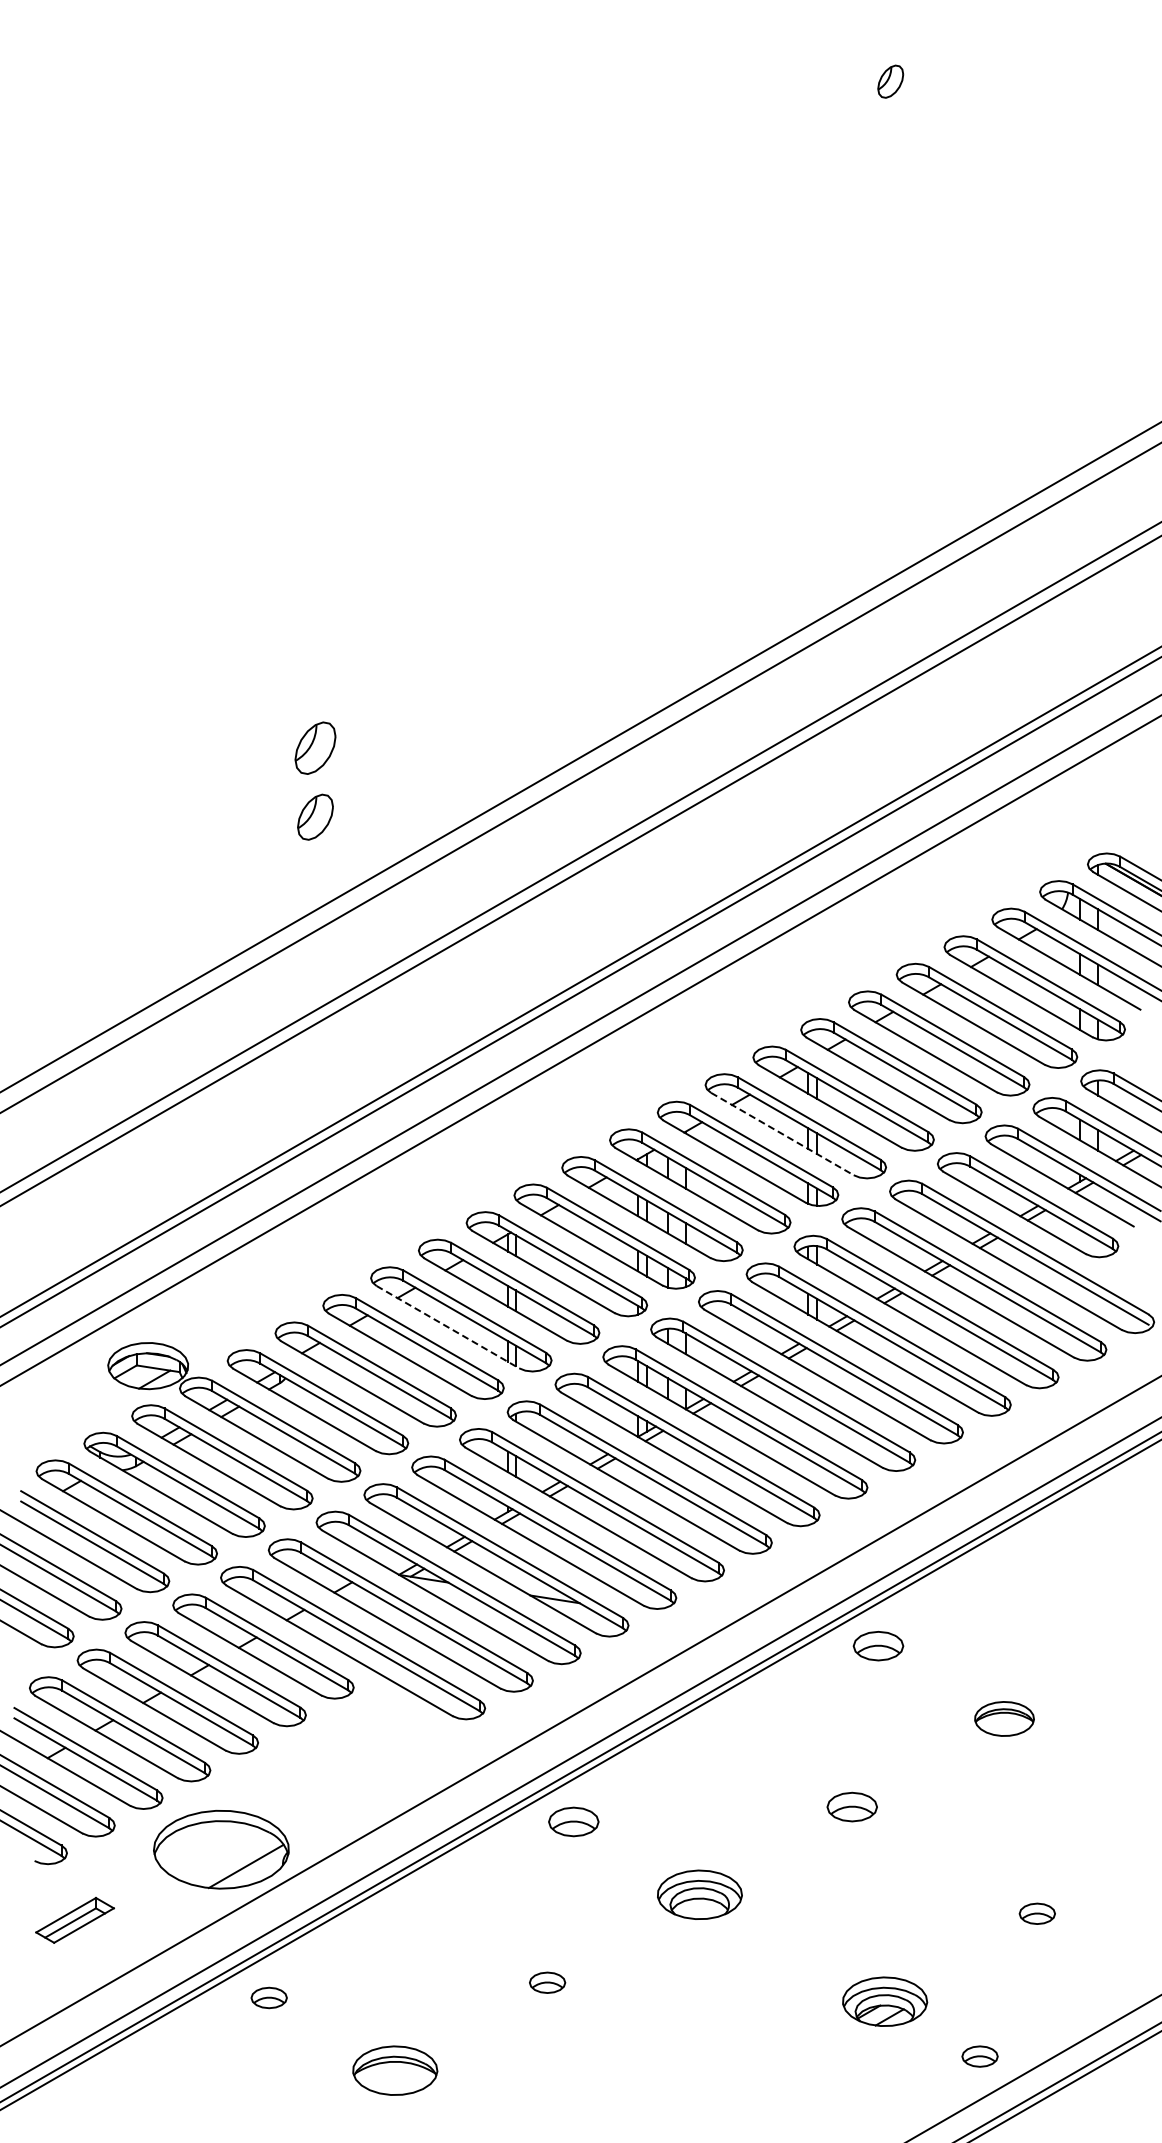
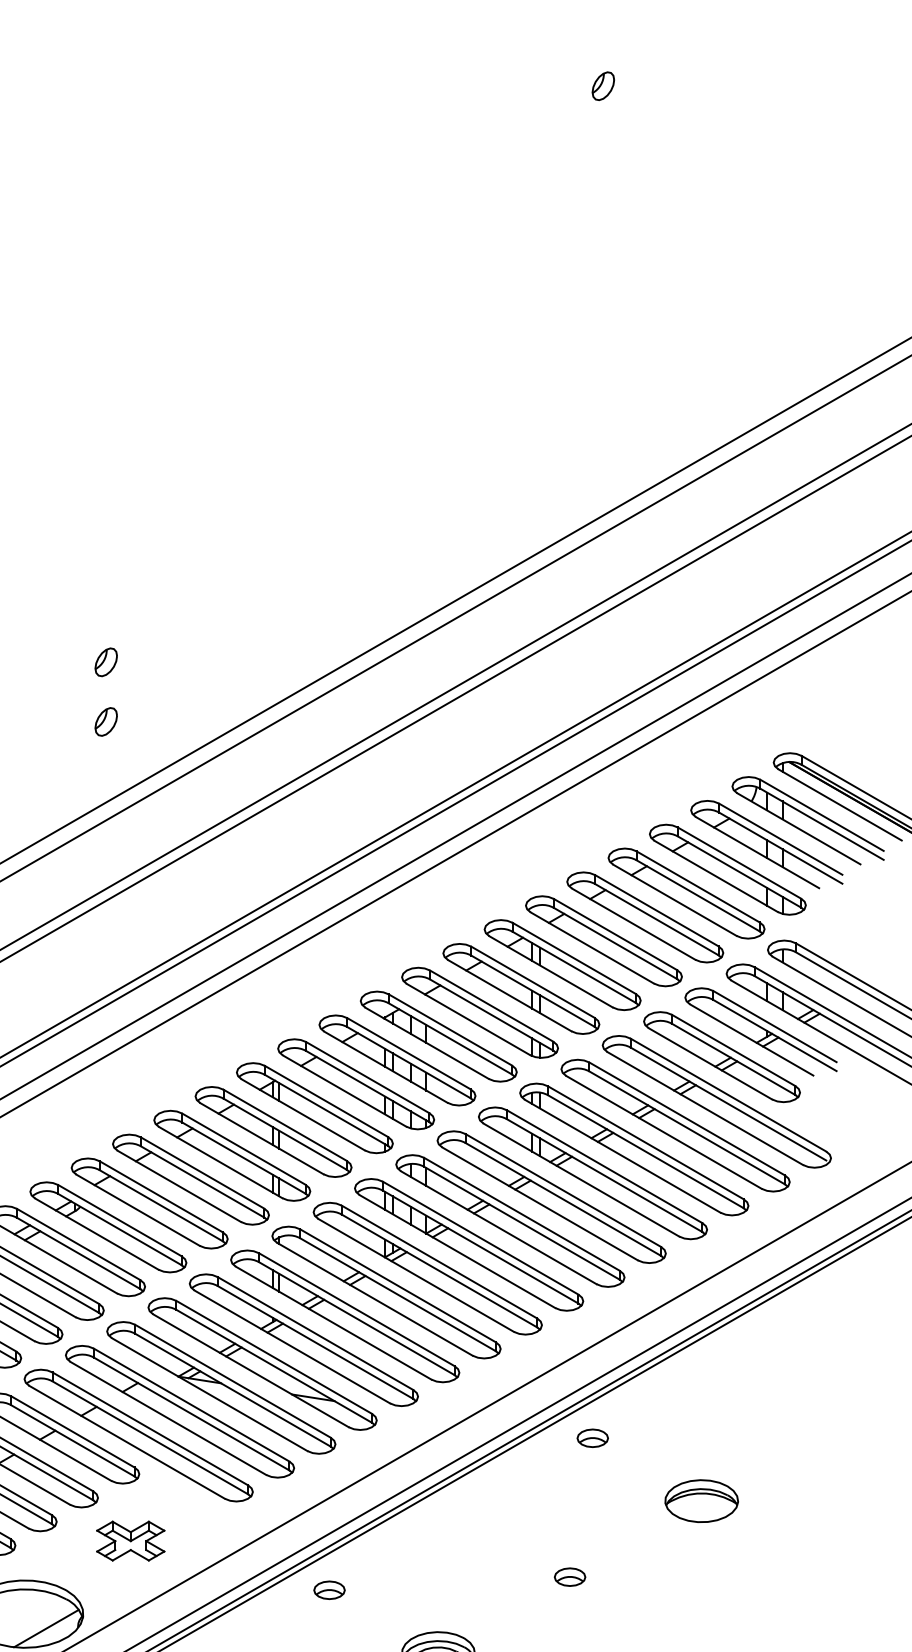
part: (315, 748) -> (106, 662), size x0.62
part: (315, 817) -> (106, 722), size x0.71
line: (782, 1134) -> (509, 996), dashed -> solid
line: (448, 1327) -> (221, 1162), dashed -> solid
part: (878, 1646) -> (592, 1438), size x0.71
part: (1004, 1718) -> (701, 1500), size x1.43
part: (343, 1764) -> (130, 1540), added
part: (851, 1806) -> (569, 1576), size x0.71
part: (573, 1822) -> (329, 1590), size x0.71

